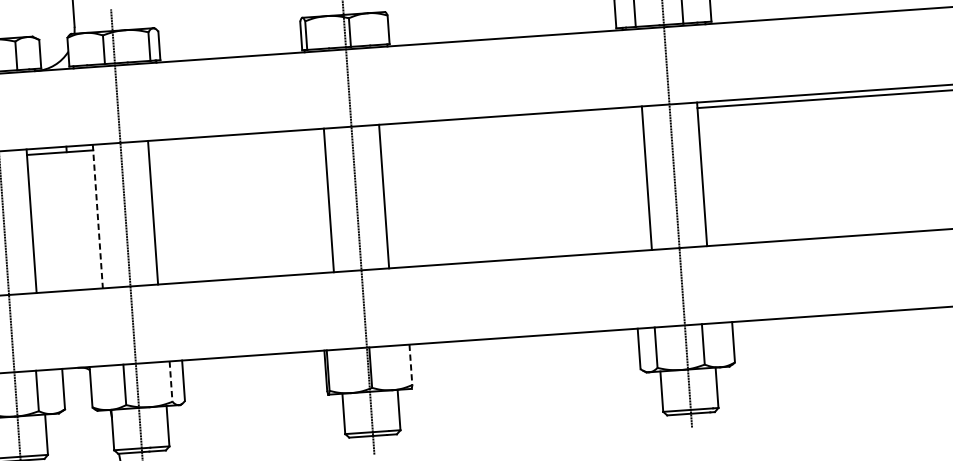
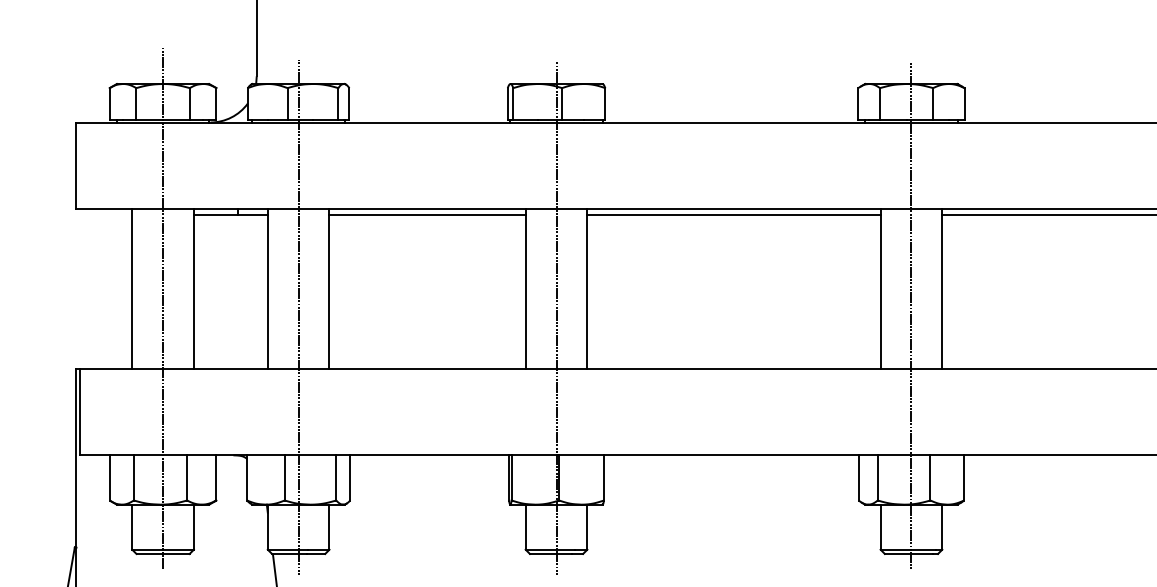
line: (510, 120) -> (733, 214), added
line: (236, 139) -> (427, 214), added
line: (97, 217) -> (267, 289), dashed -> solid
line: (411, 364) -> (604, 477), dashed -> solid
line: (171, 381) -> (336, 477), dashed -> solid

